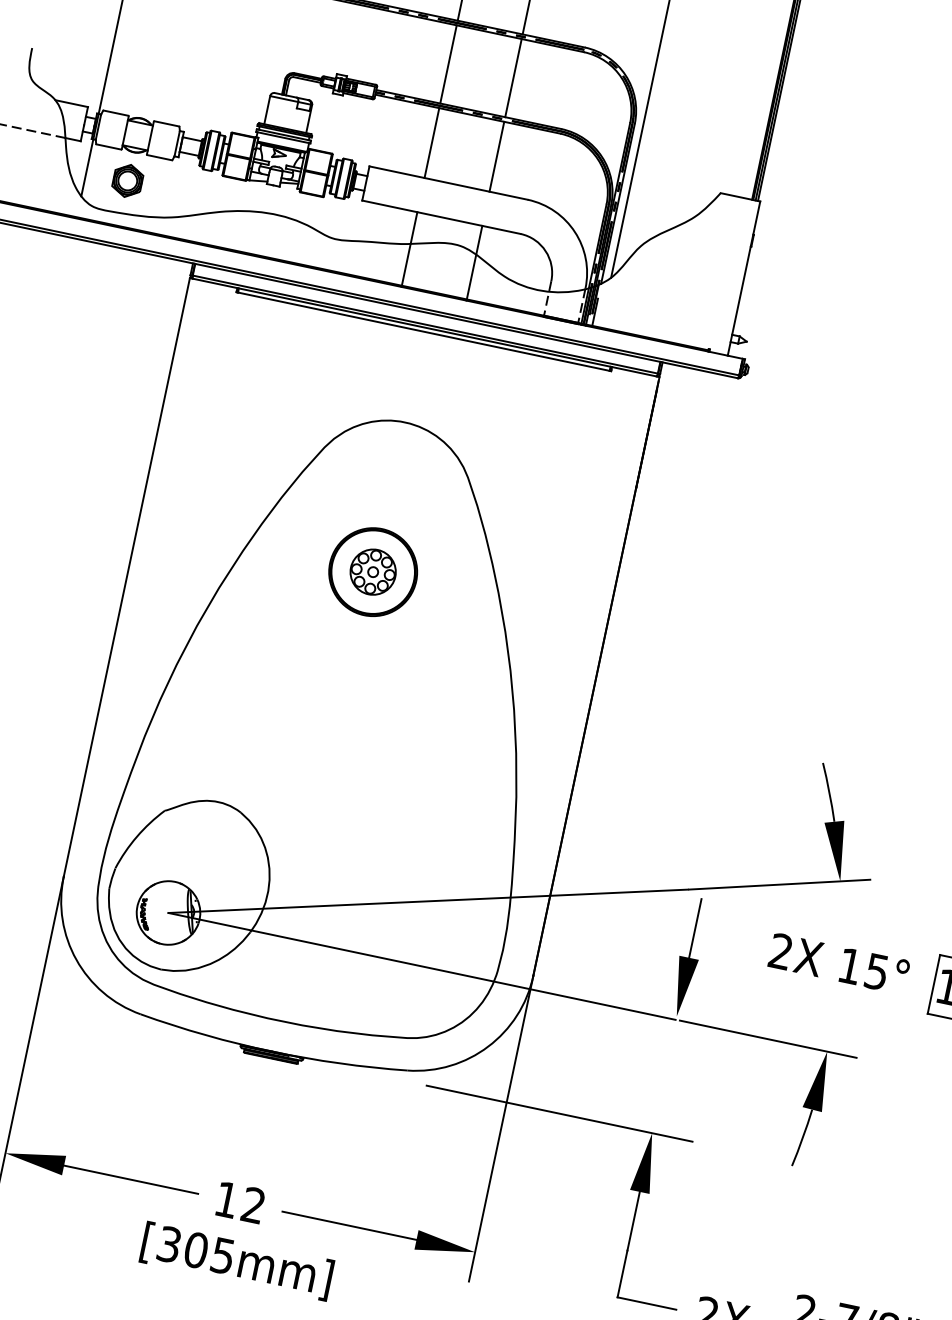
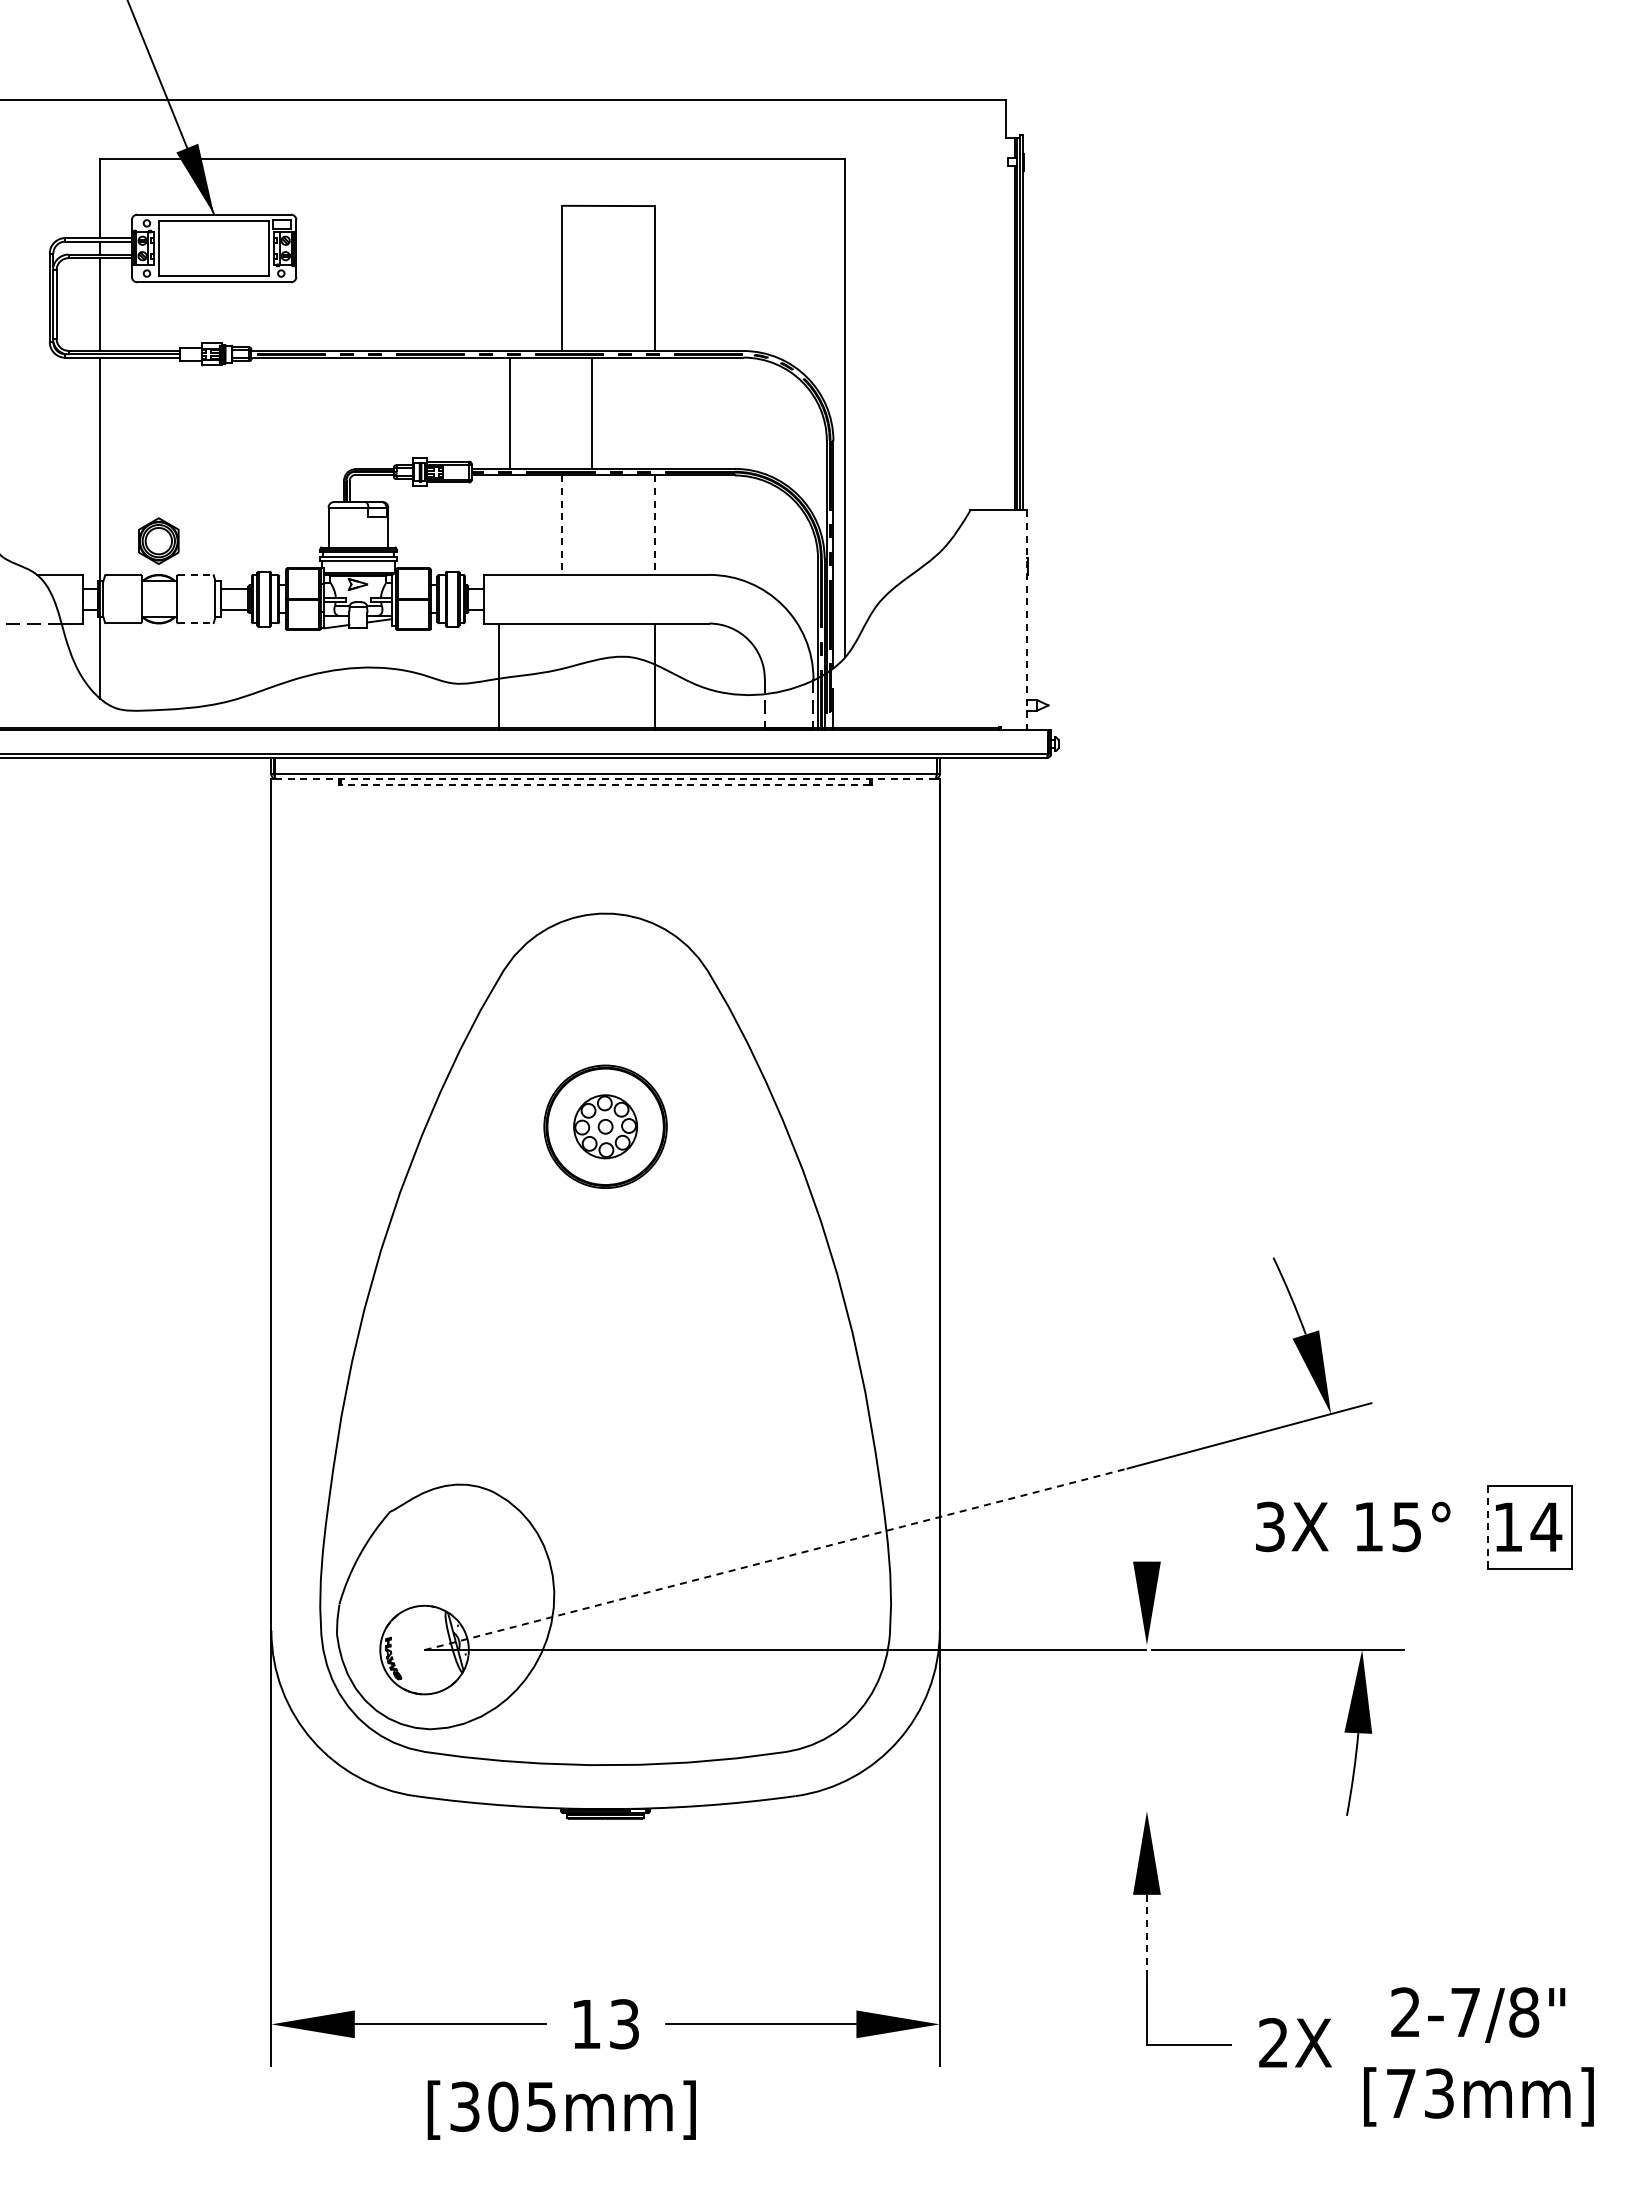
line: (448, 63) -> (510, 412), moved
line: (513, 77) -> (591, 412), moved
line: (167, 124) -> (196, 575), solid -> dashed
line: (431, 143) -> (562, 525), solid -> dashed
line: (496, 156) -> (654, 525), solid -> dashed
line: (160, 157) -> (196, 623), solid -> dashed
part: (127, 180) -> (158, 540), moved
line: (409, 249) -> (499, 676), moved
line: (743, 278) -> (1026, 620), solid -> dashed
line: (424, 327) -> (605, 778), solid -> dashed
line: (423, 331) -> (605, 784), solid -> dashed
line: (428, 901) -> (775, 1559), solid -> dashed
line: (695, 928) -> (1146, 1519), removed
text: (780, 951) -> (1269, 1526), 2X -> 3X
line: (934, 984) -> (1488, 1527), solid -> dashed
line: (559, 1113) -> (1015, 1811), removed
text: (253, 1205) -> (624, 2024), 12 -> 13
line: (633, 1221) -> (1146, 1936), solid -> dashed
text: (236, 1260) -> (561, 2109), moved

